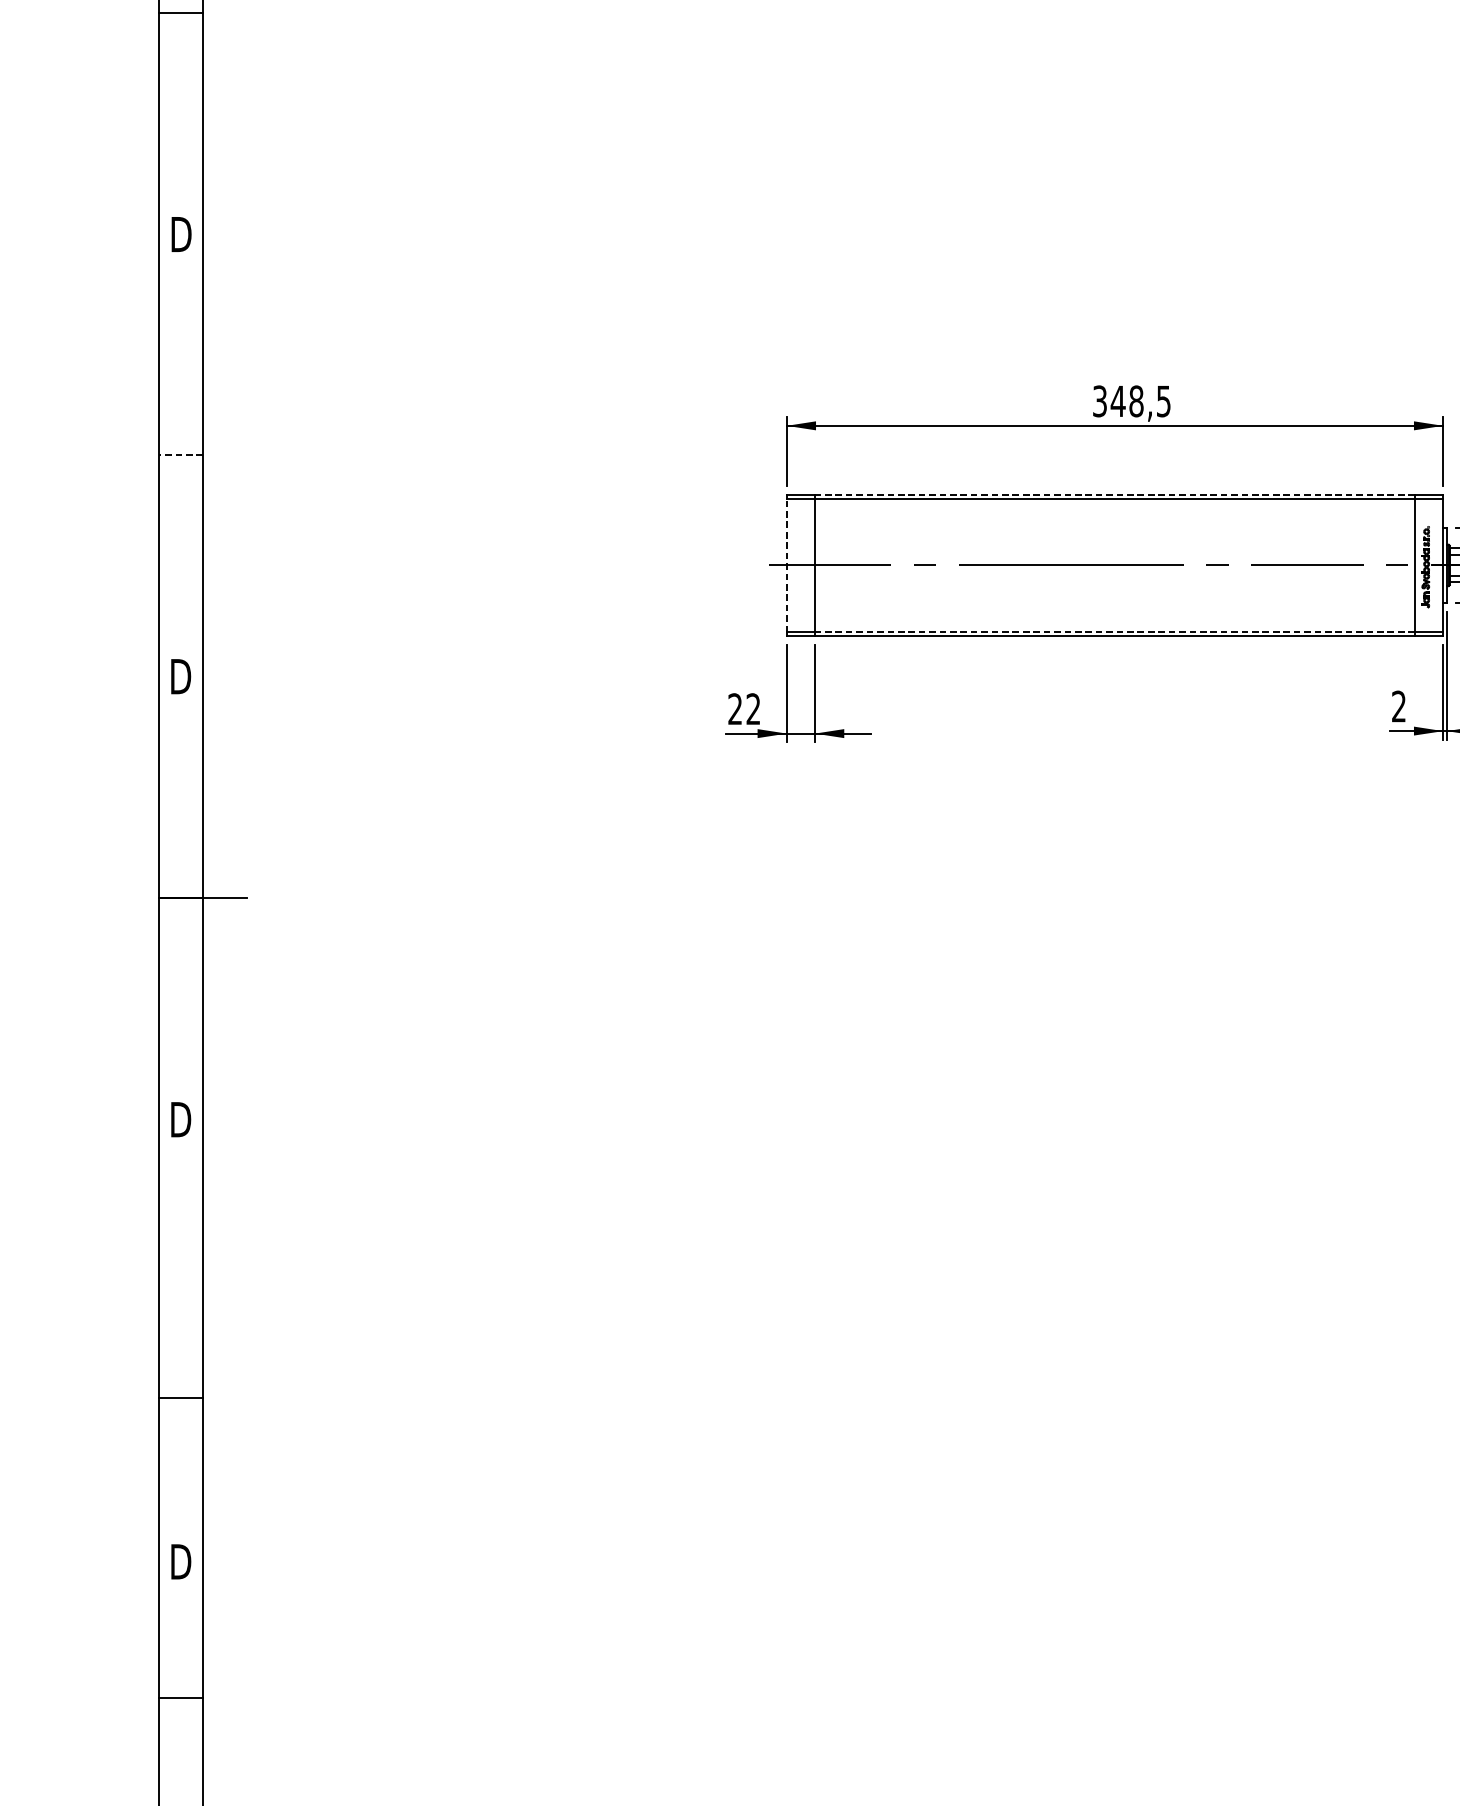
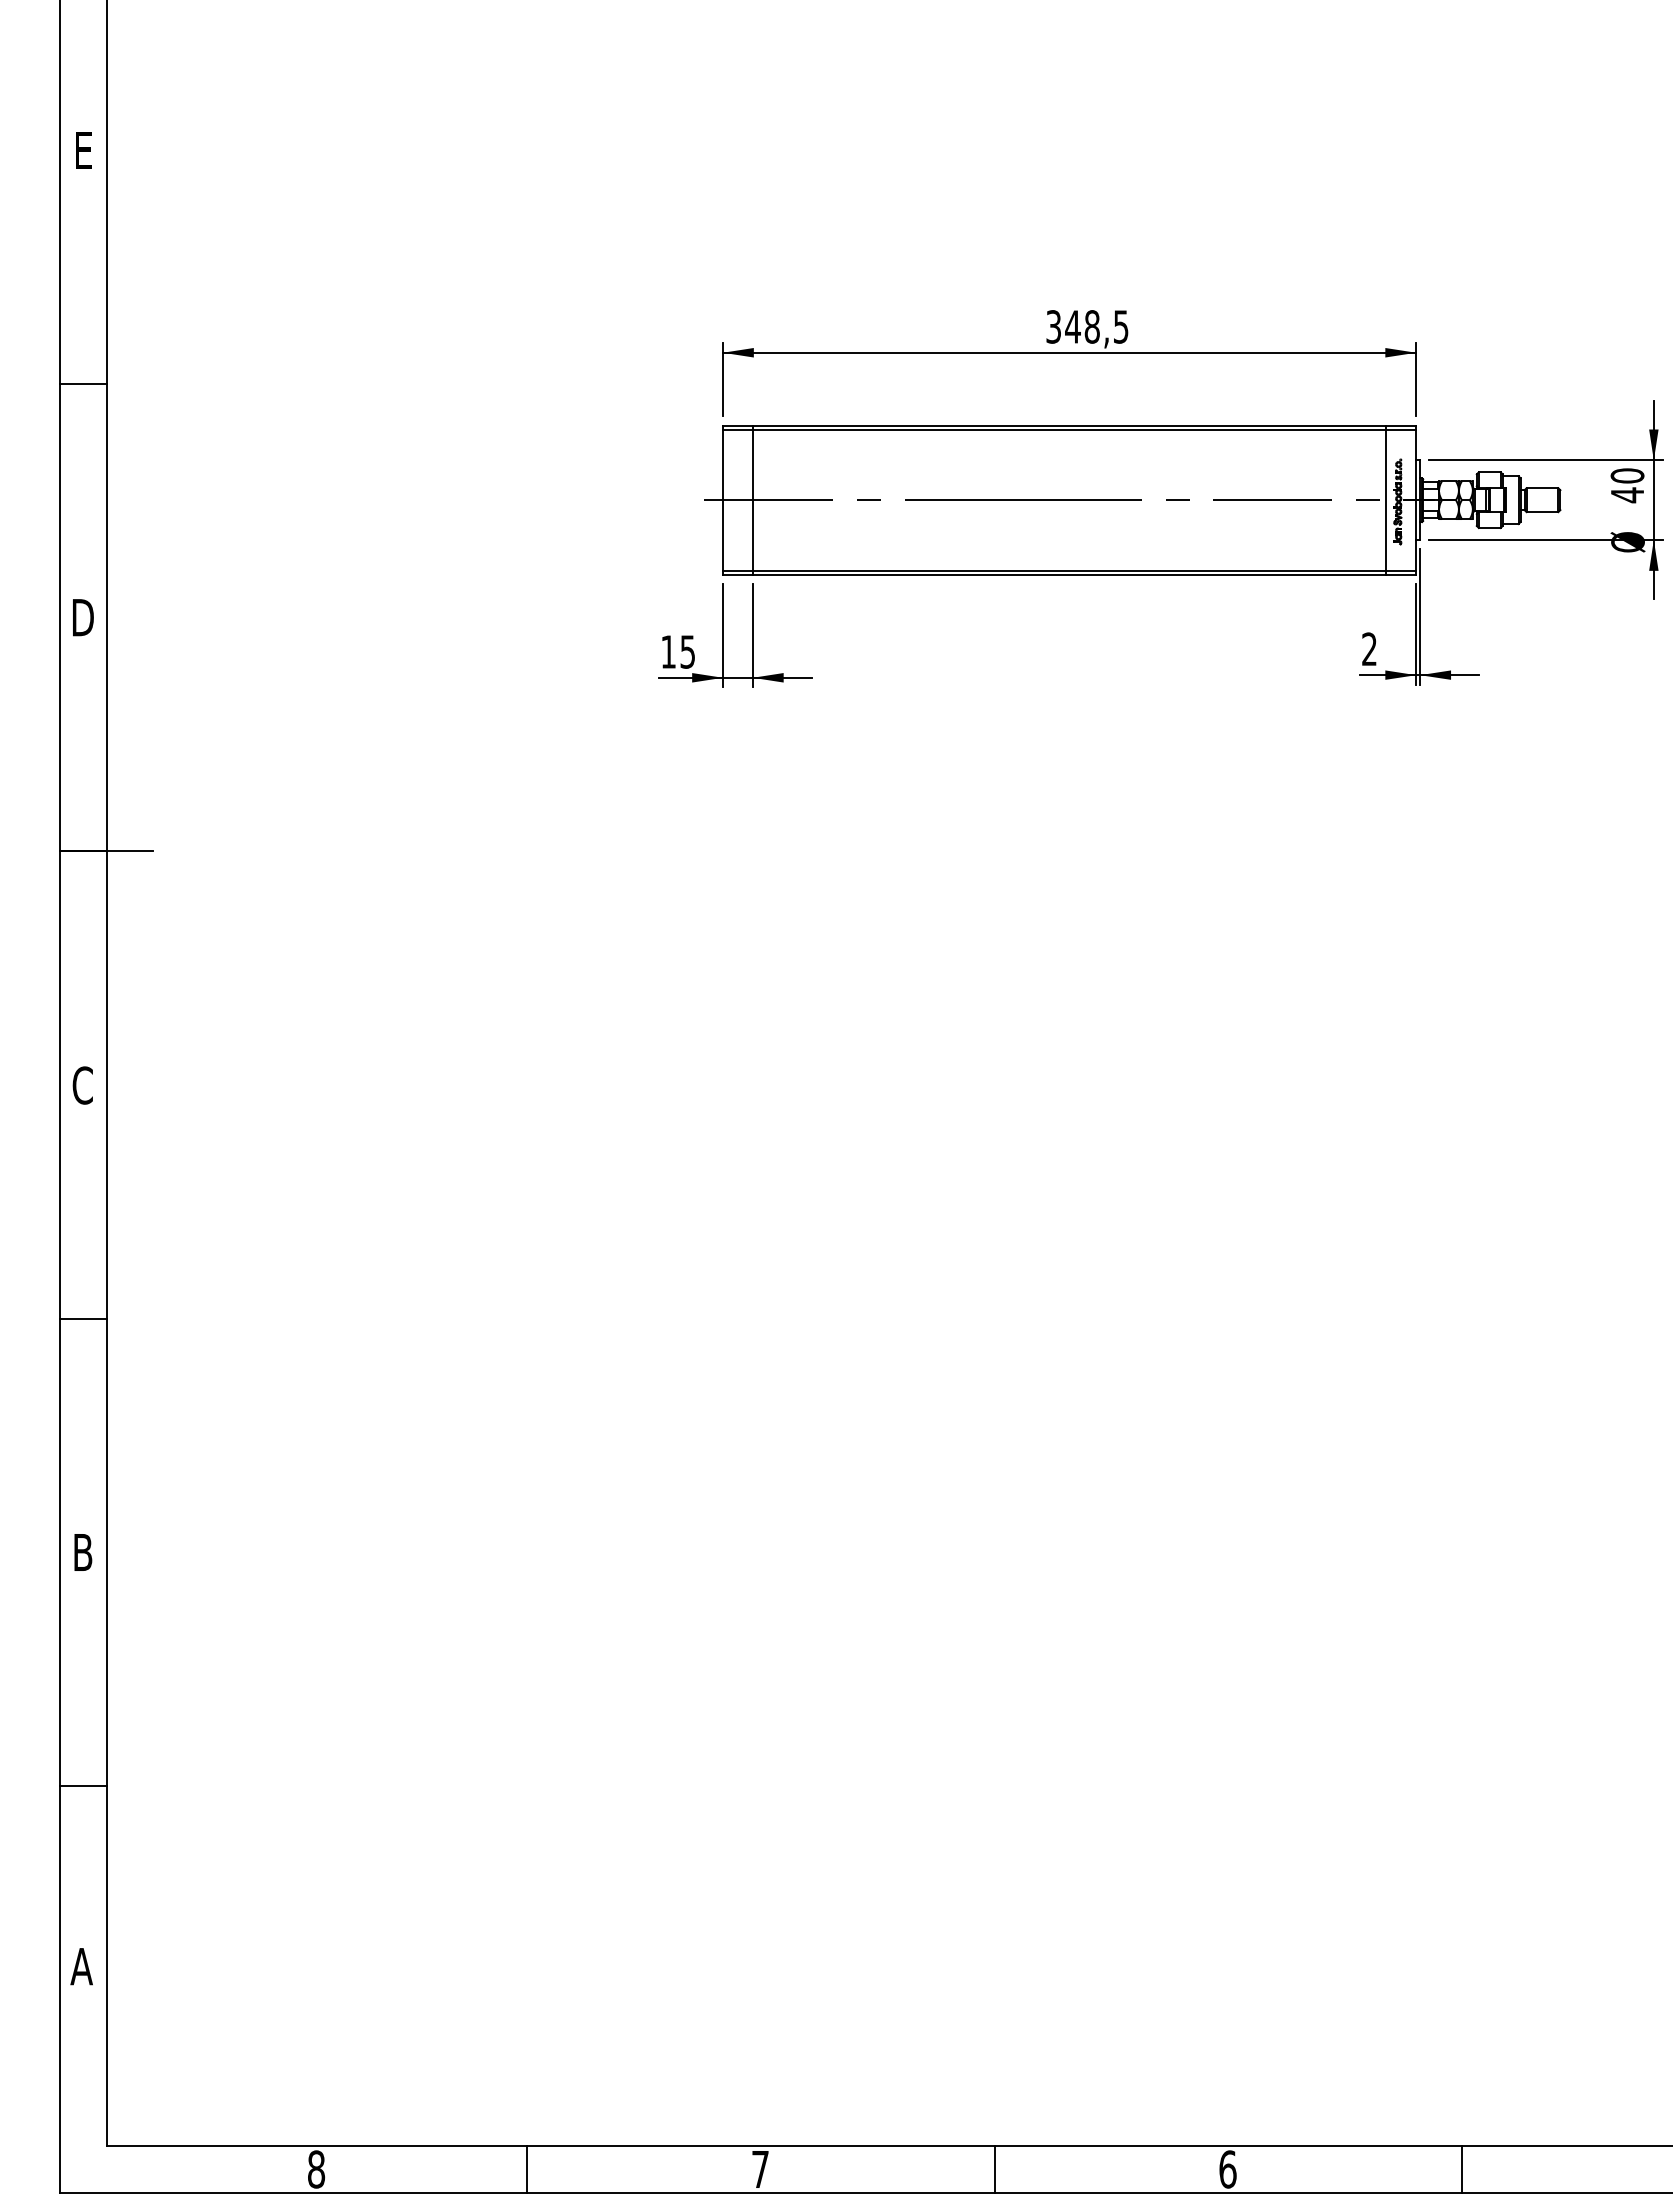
text: (181, 234) -> (83, 150), D -> E
line: (180, 455) -> (82, 384), dashed -> solid
line: (1114, 494) -> (1069, 425), dashed -> solid
line: (787, 565) -> (723, 500), dashed -> solid
line: (1114, 632) -> (1069, 570), dashed -> solid
text: (743, 708) -> (677, 651), 22 -> 15
text: (180, 1119) -> (82, 1085), D -> C
line: (180, 1397) -> (82, 1318), moved
text: (181, 1561) -> (83, 1552), D -> B
line: (180, 1698) -> (82, 1786), moved

